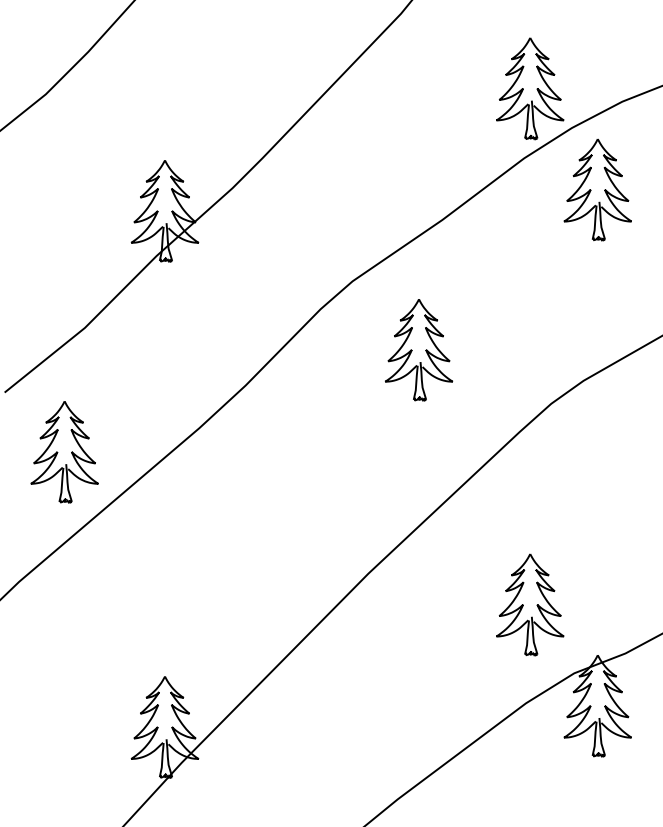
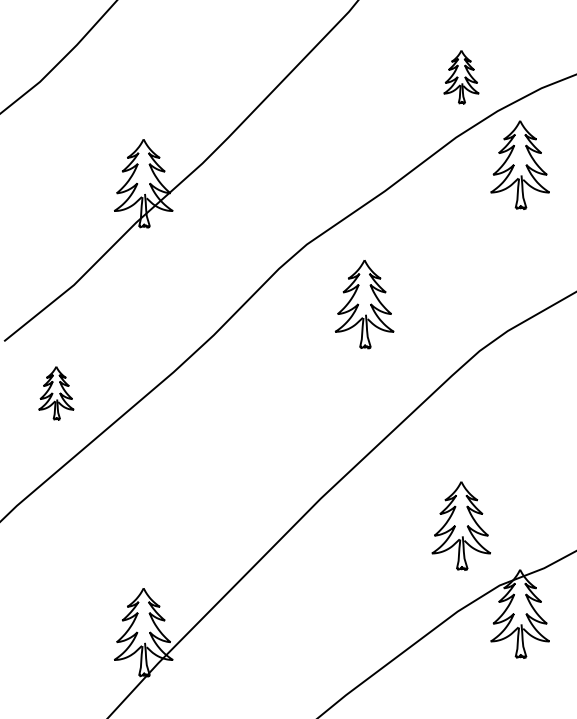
part: (530, 88) -> (461, 76), size x0.6
part: (64, 452) -> (56, 393), size x0.6

